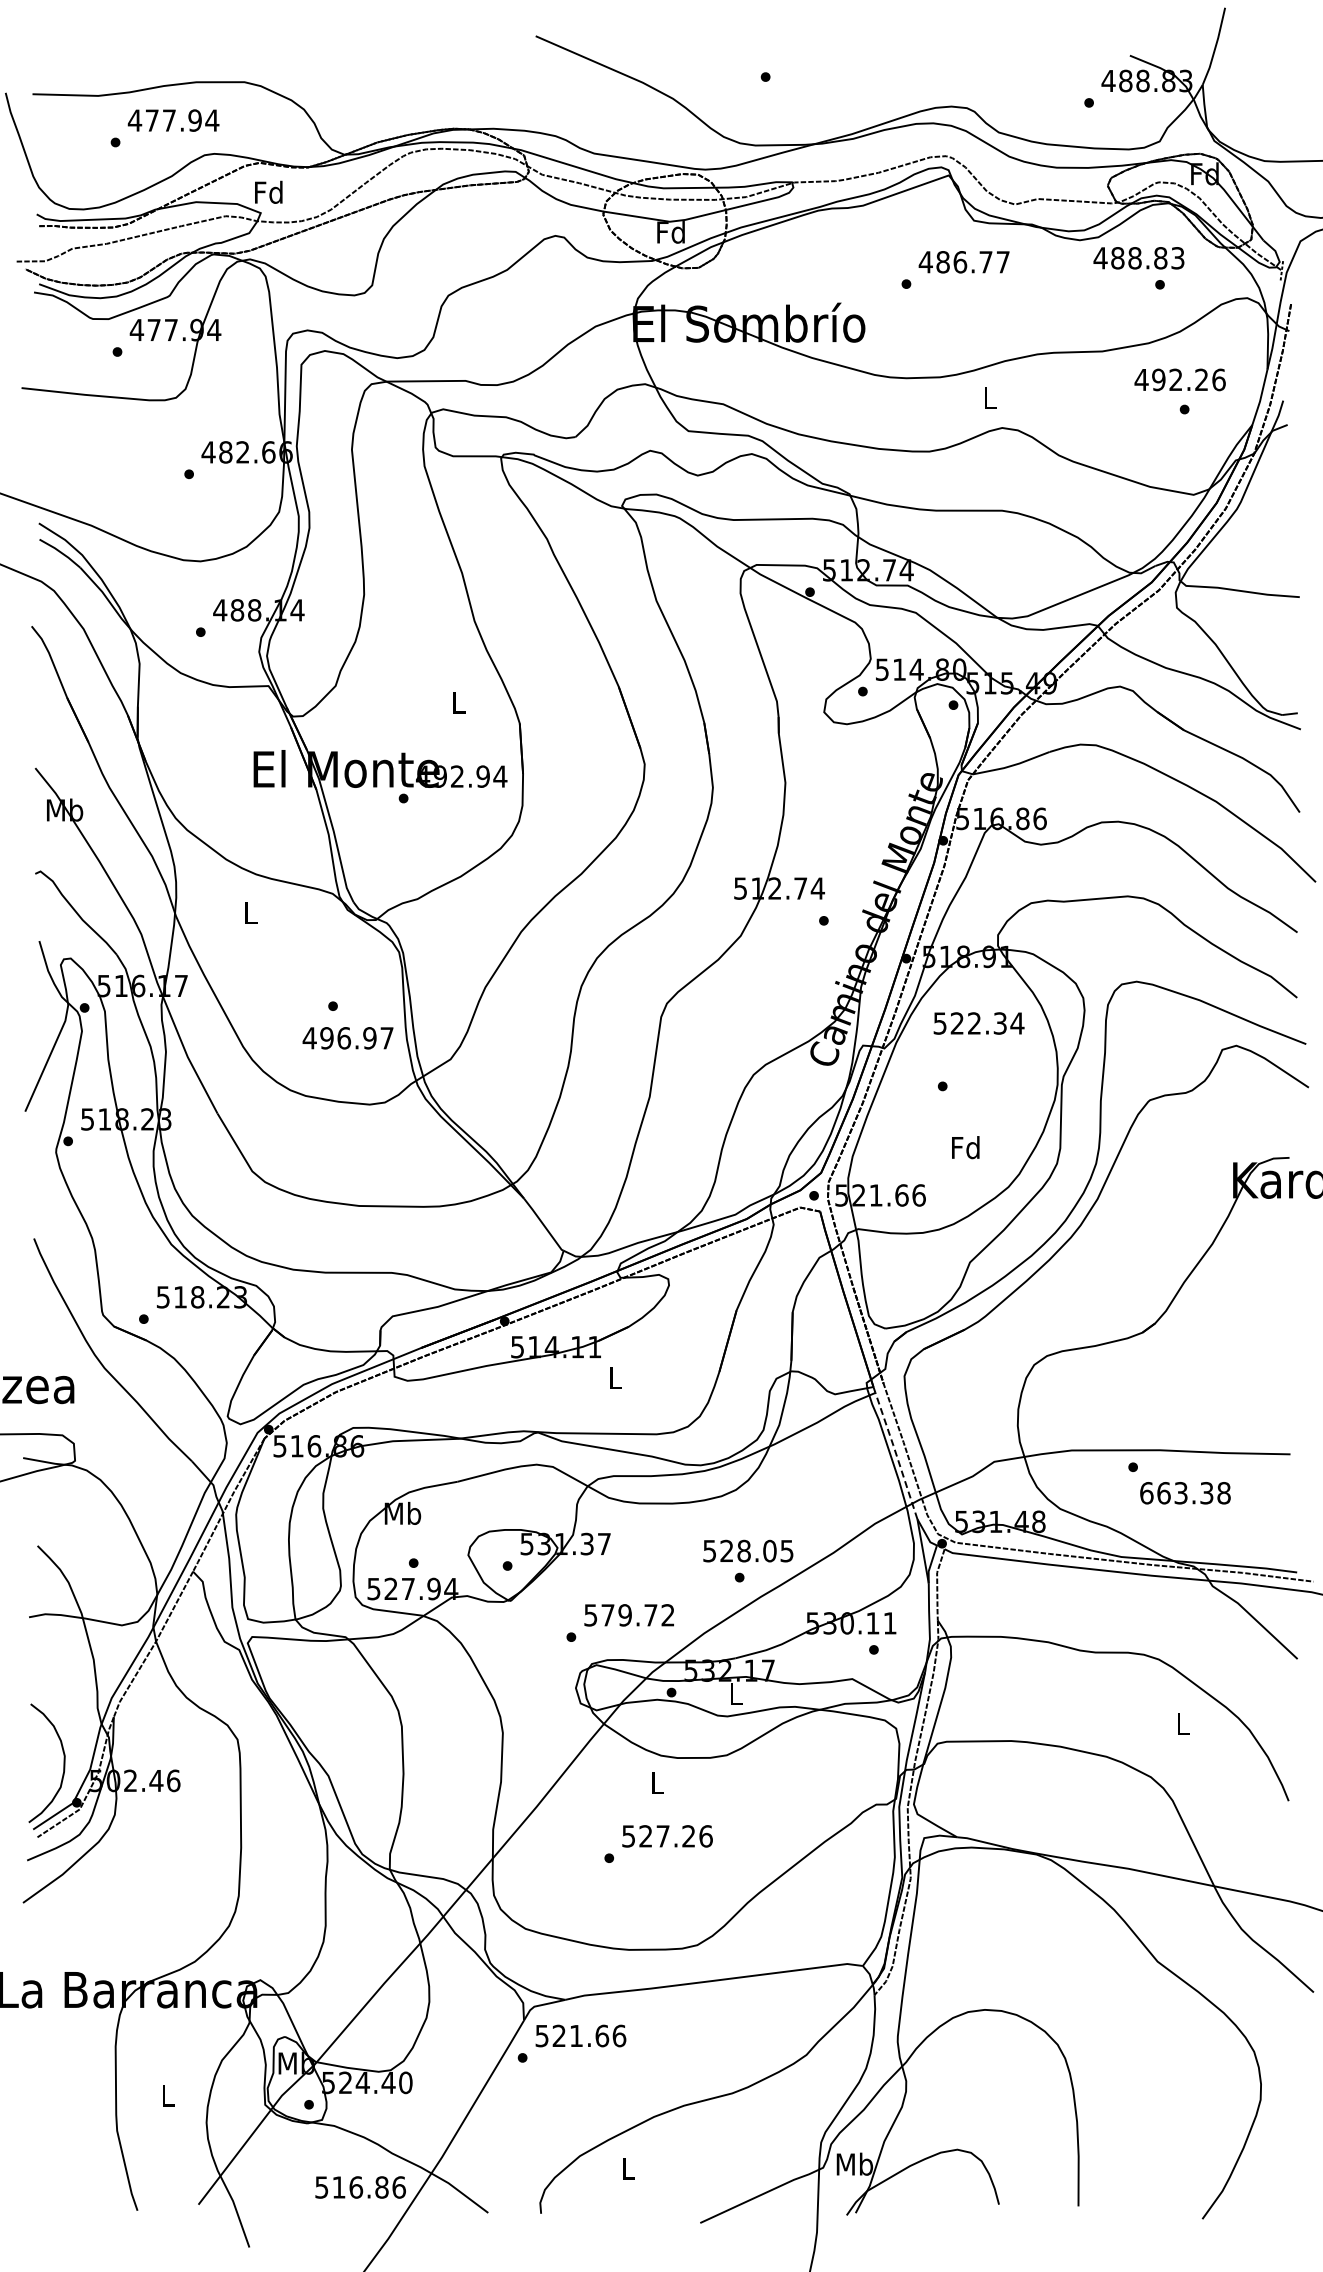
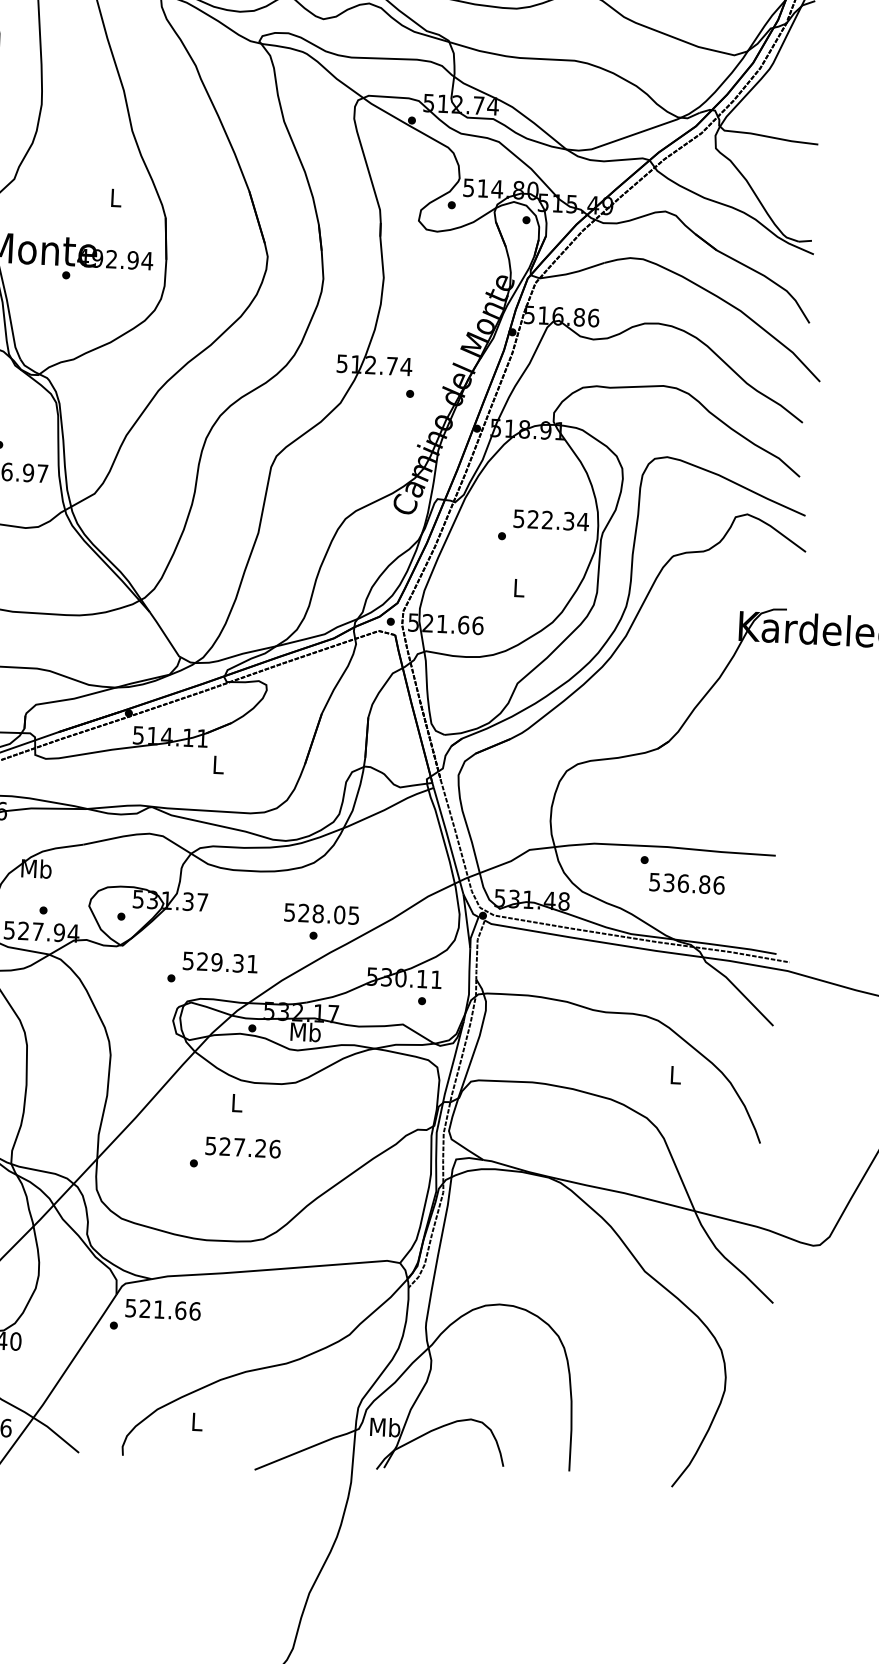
text: (978, 1023) -> (550, 520), moved
text: (965, 1147) -> (518, 587), Fd -> L
line: (896, 1455) -> (448, 840), dashed -> solid
text: (1185, 1493) -> (687, 883), 663.38 -> 536.86
text: (637, 1615) -> (227, 963), 579.72 -> 529.31
text: (736, 1693) -> (306, 1031), L -> Mb

